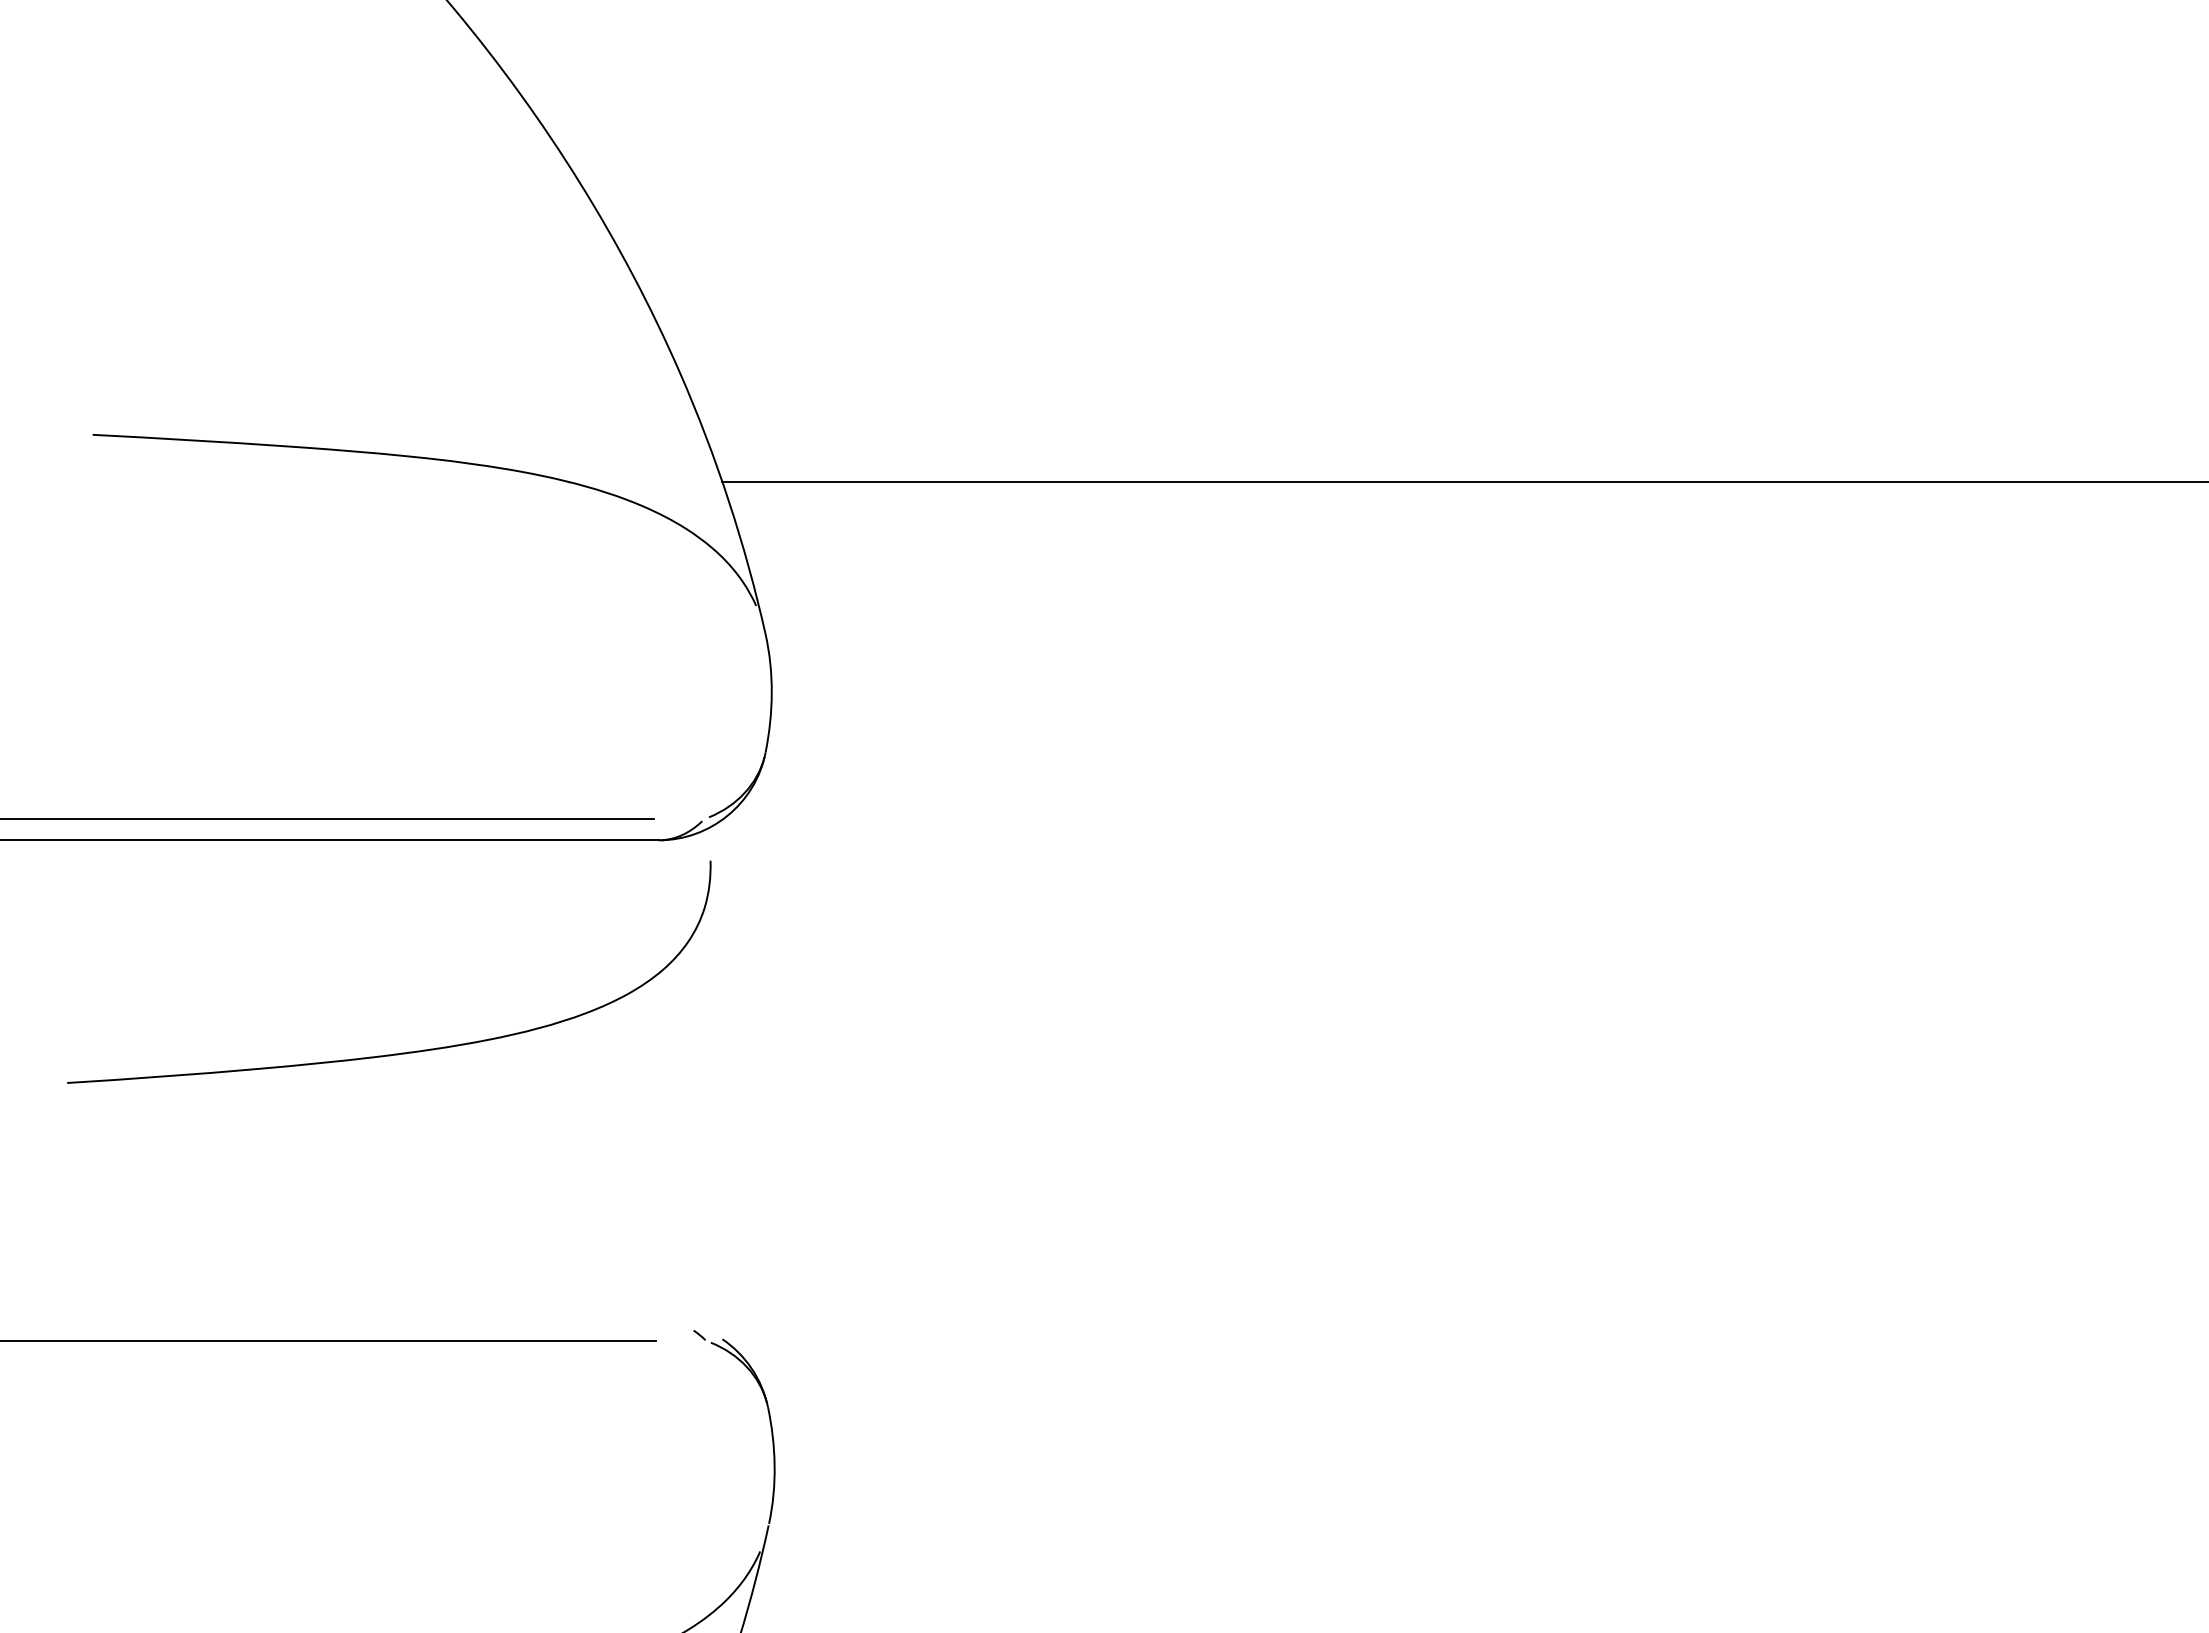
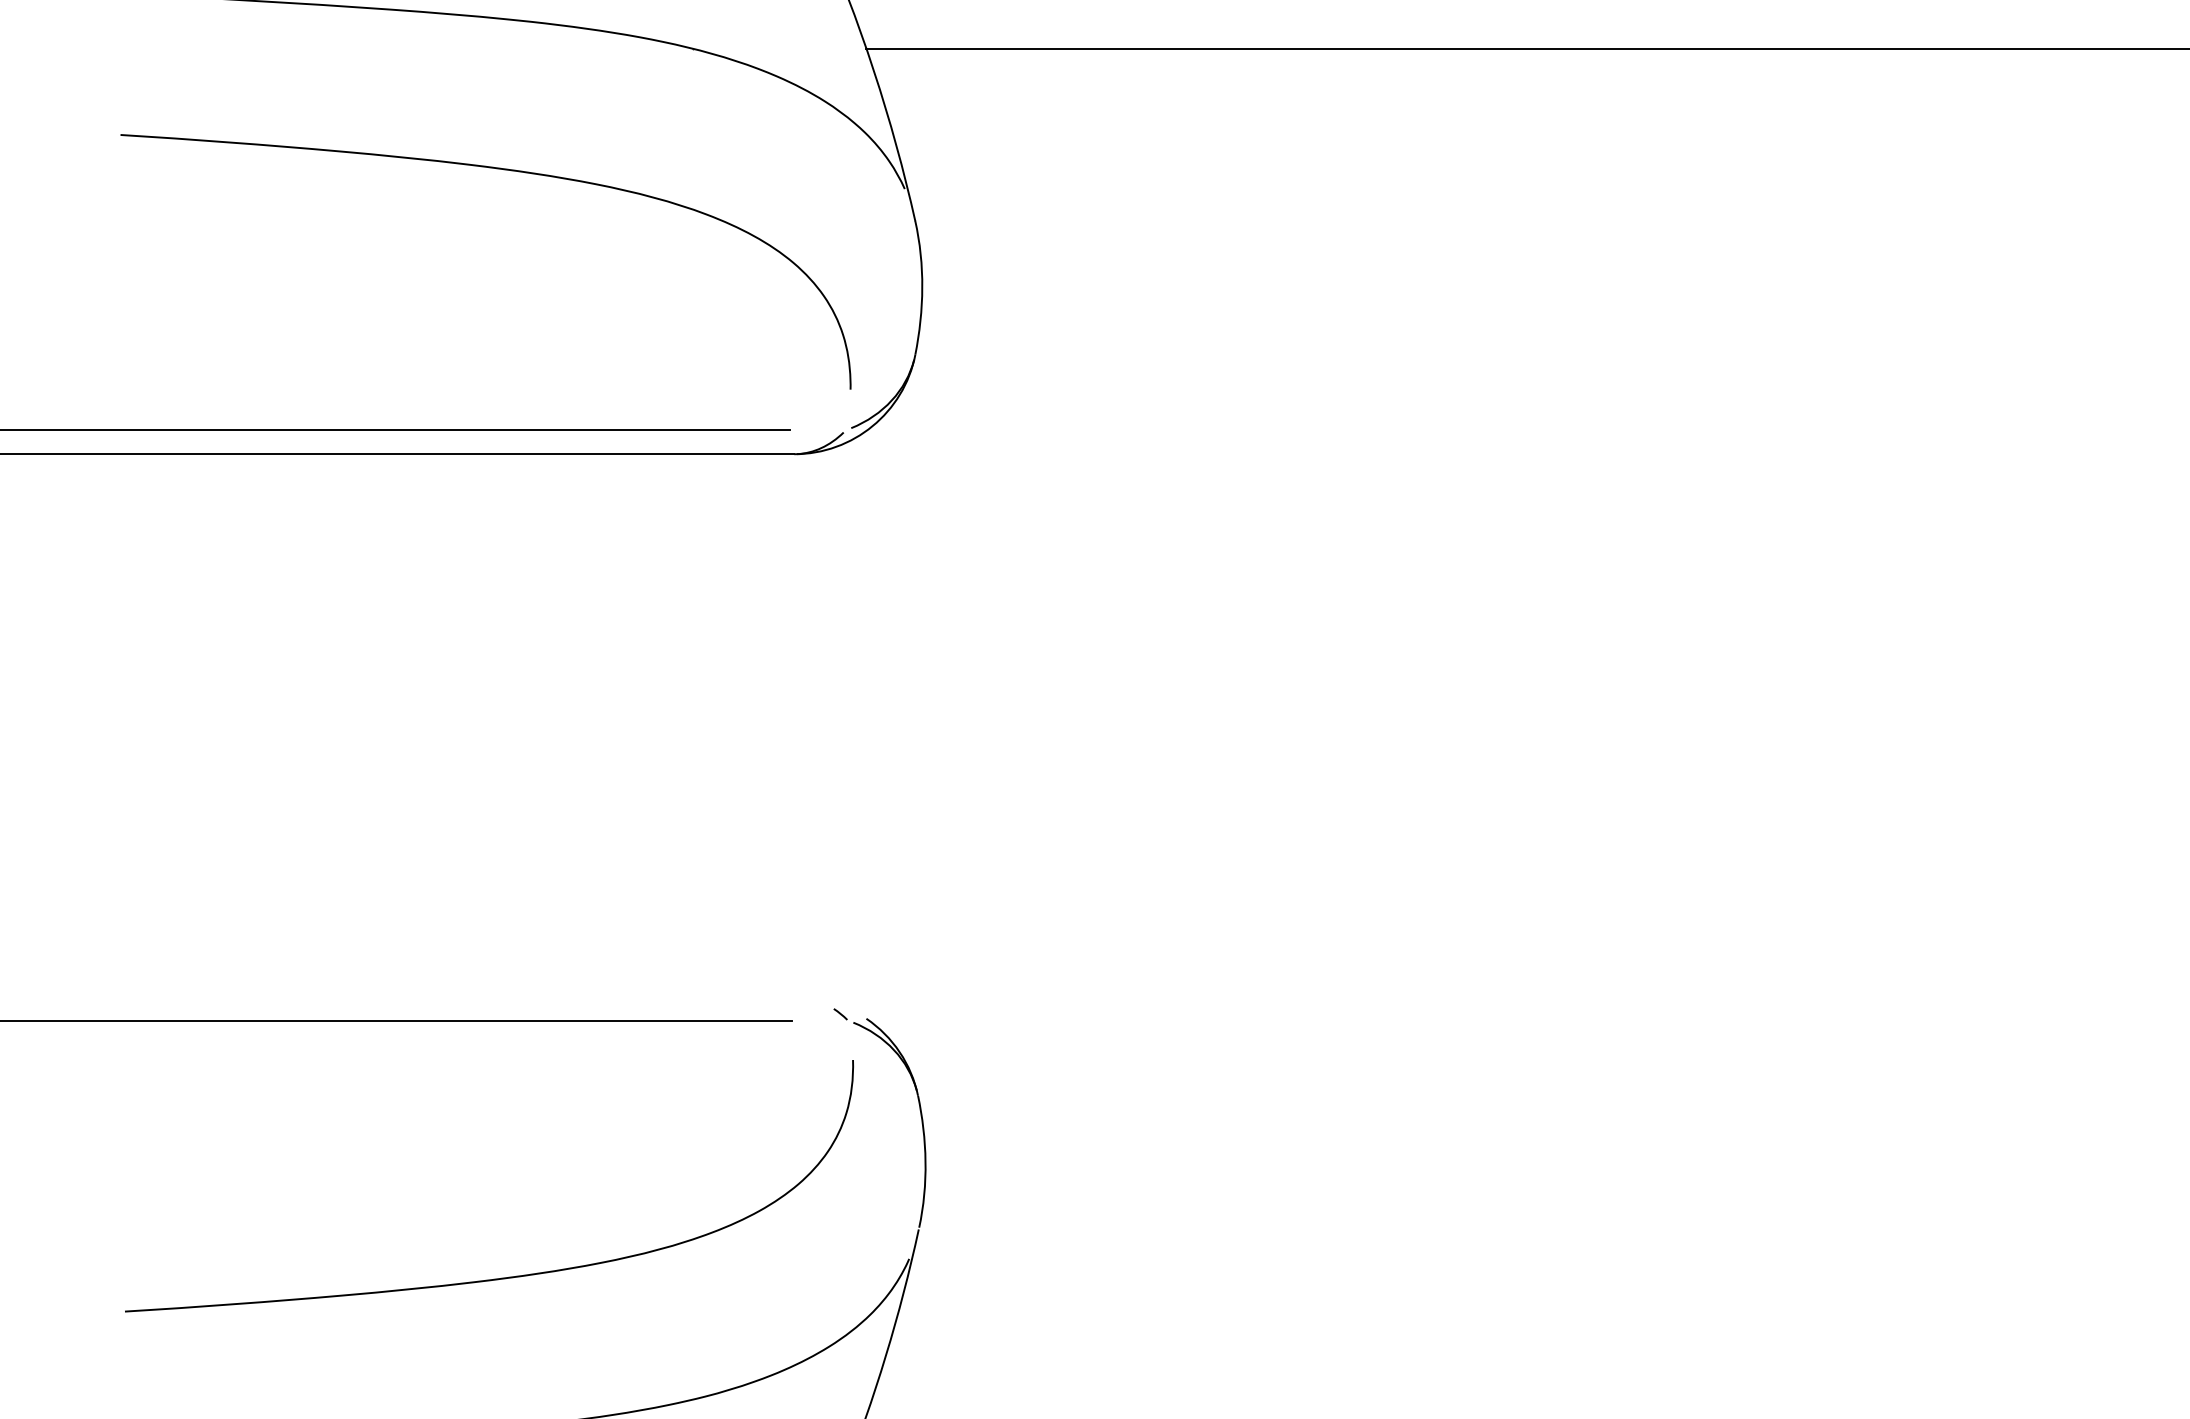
curve: (400, 589) -> (502, 170), added
curve: (401, 1052) -> (503, 1277), moved

